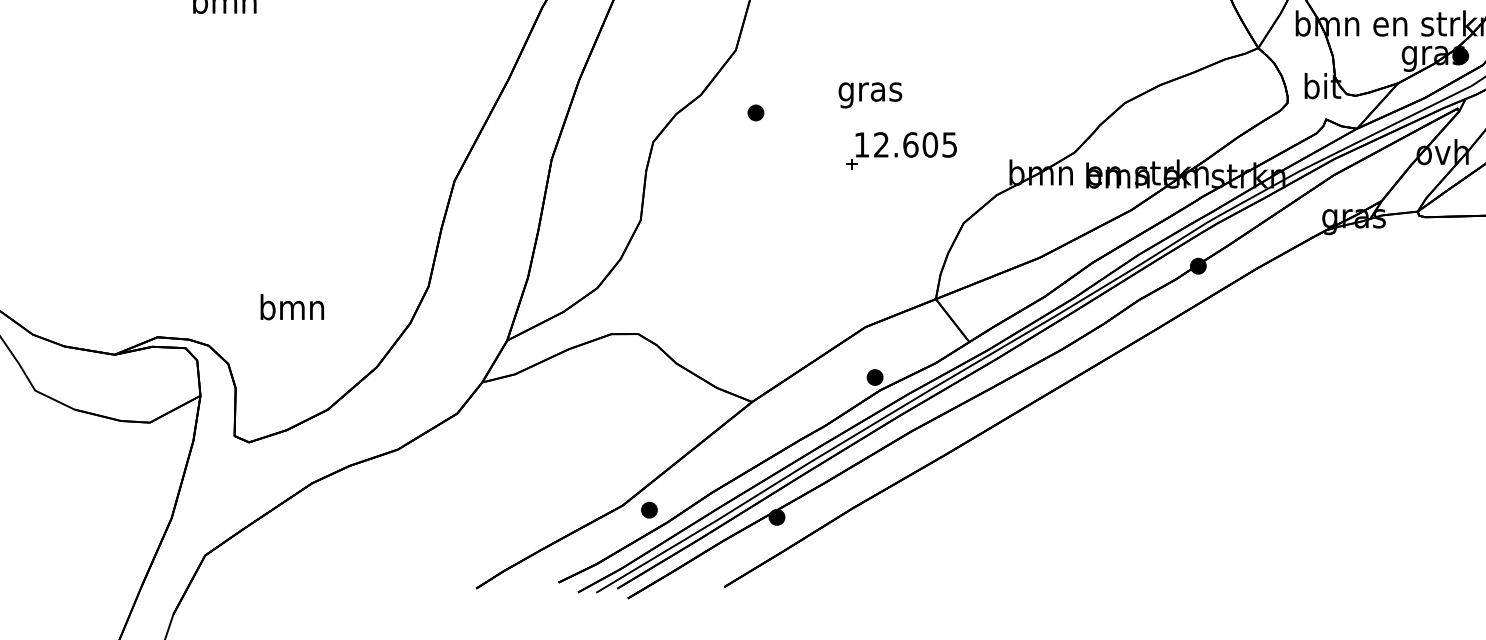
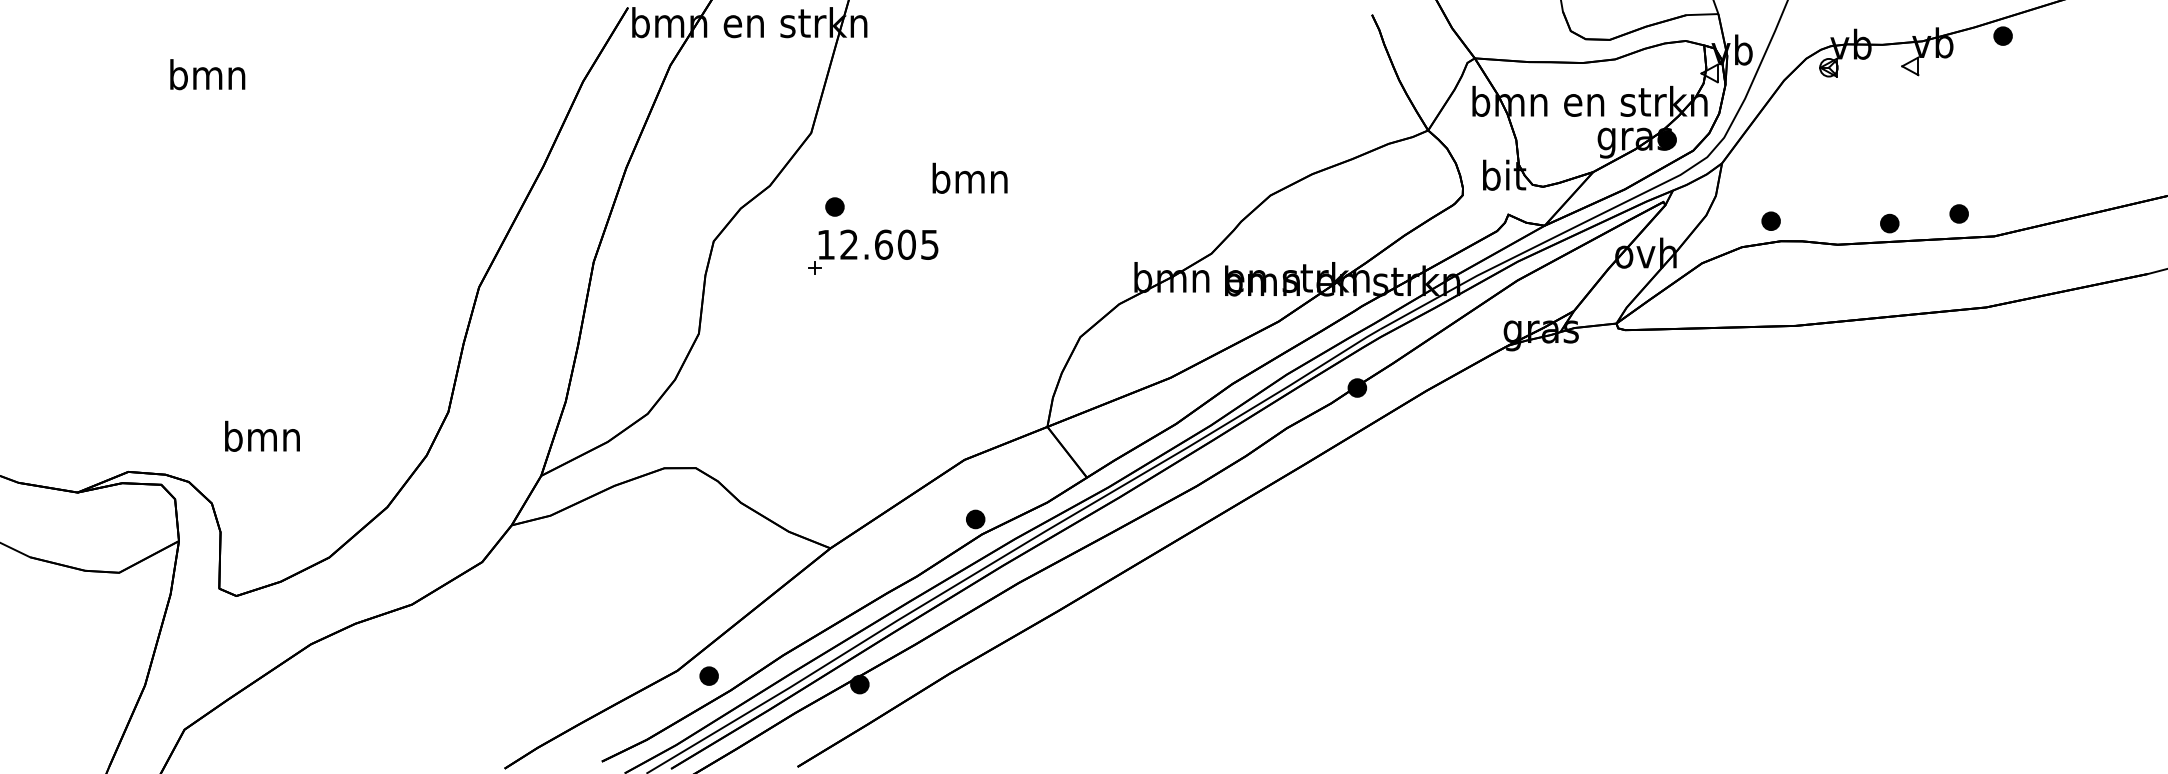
text: (869, 91) -> (969, 181), gras -> bmn
part: (902, 150) -> (873, 251), moved
text: (292, 306) -> (262, 435), moved

